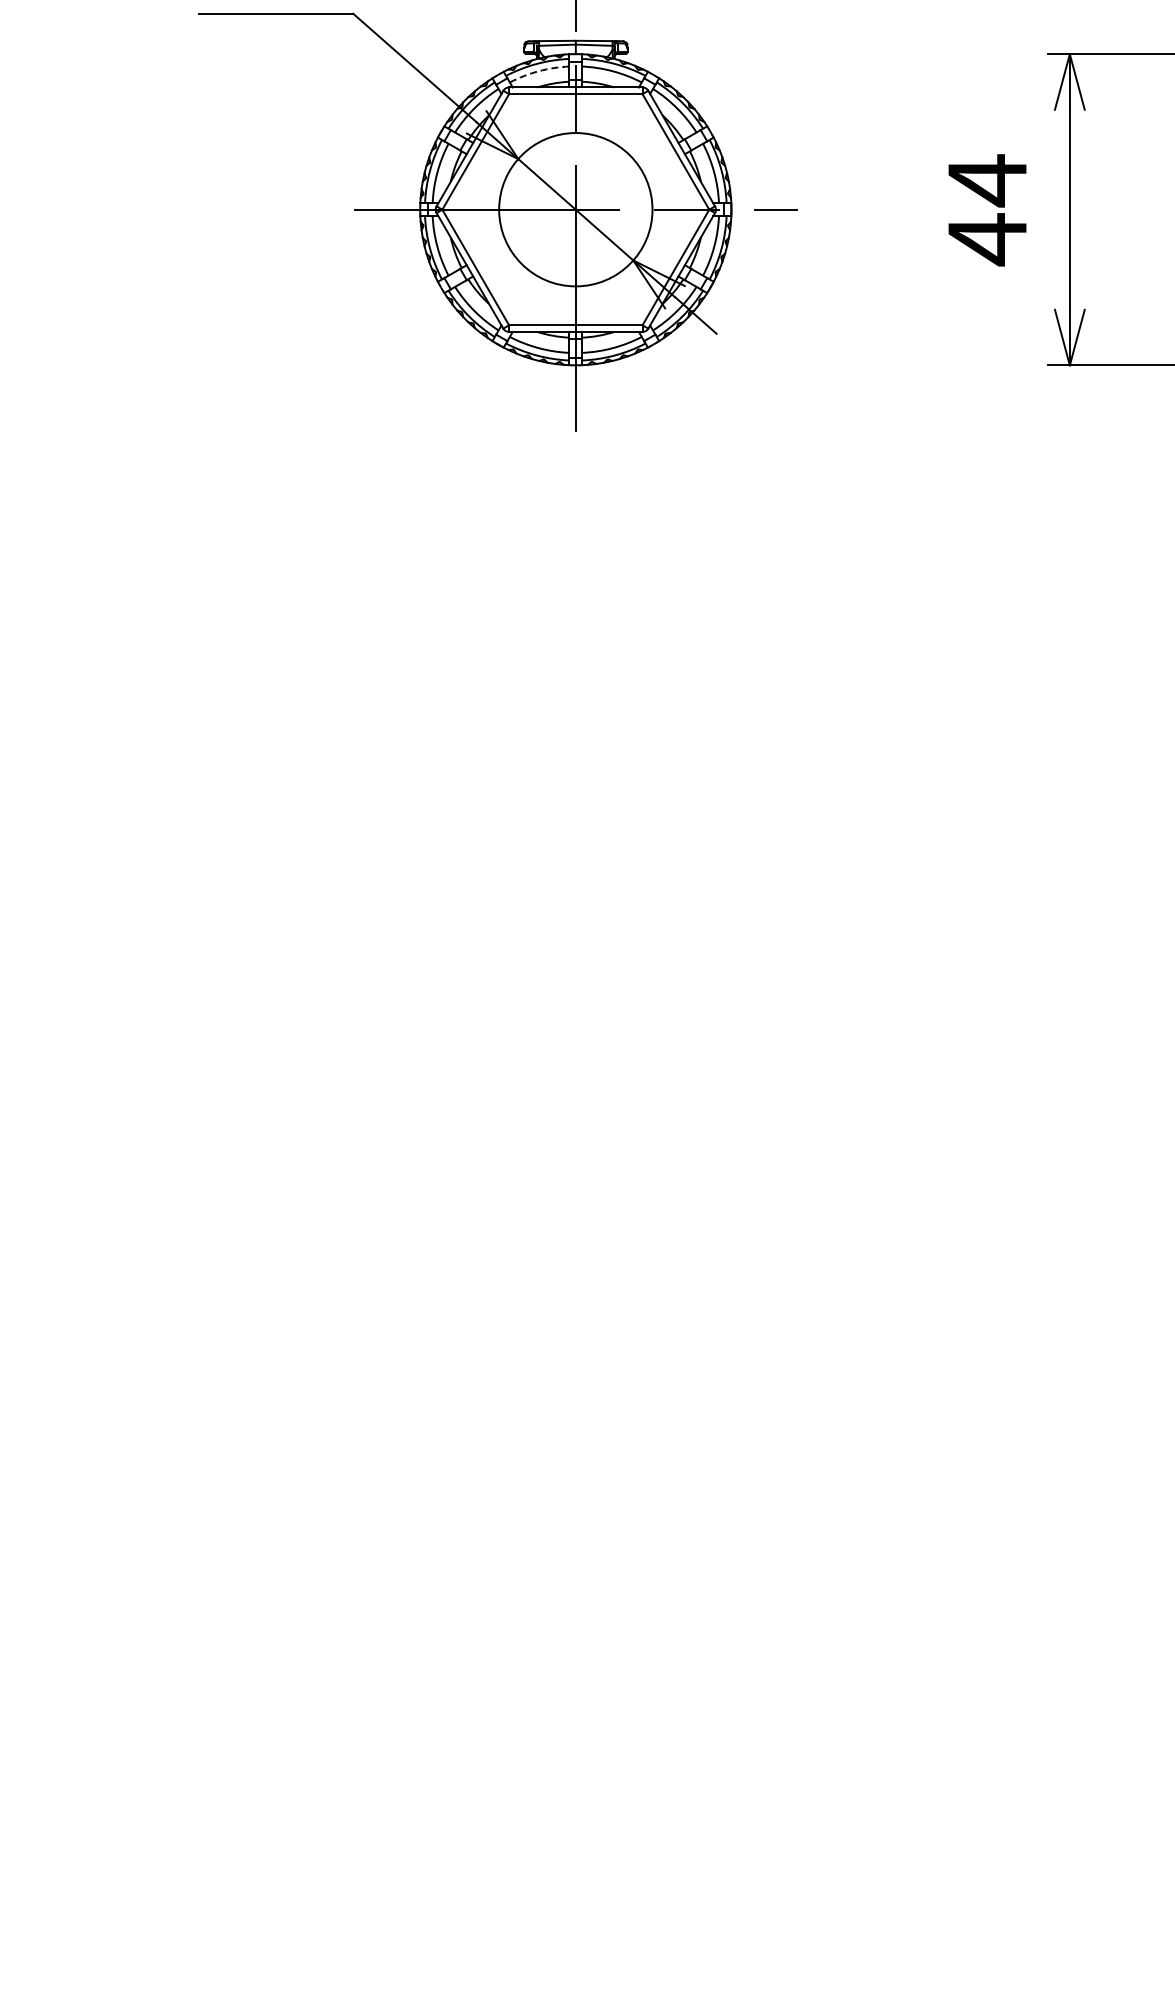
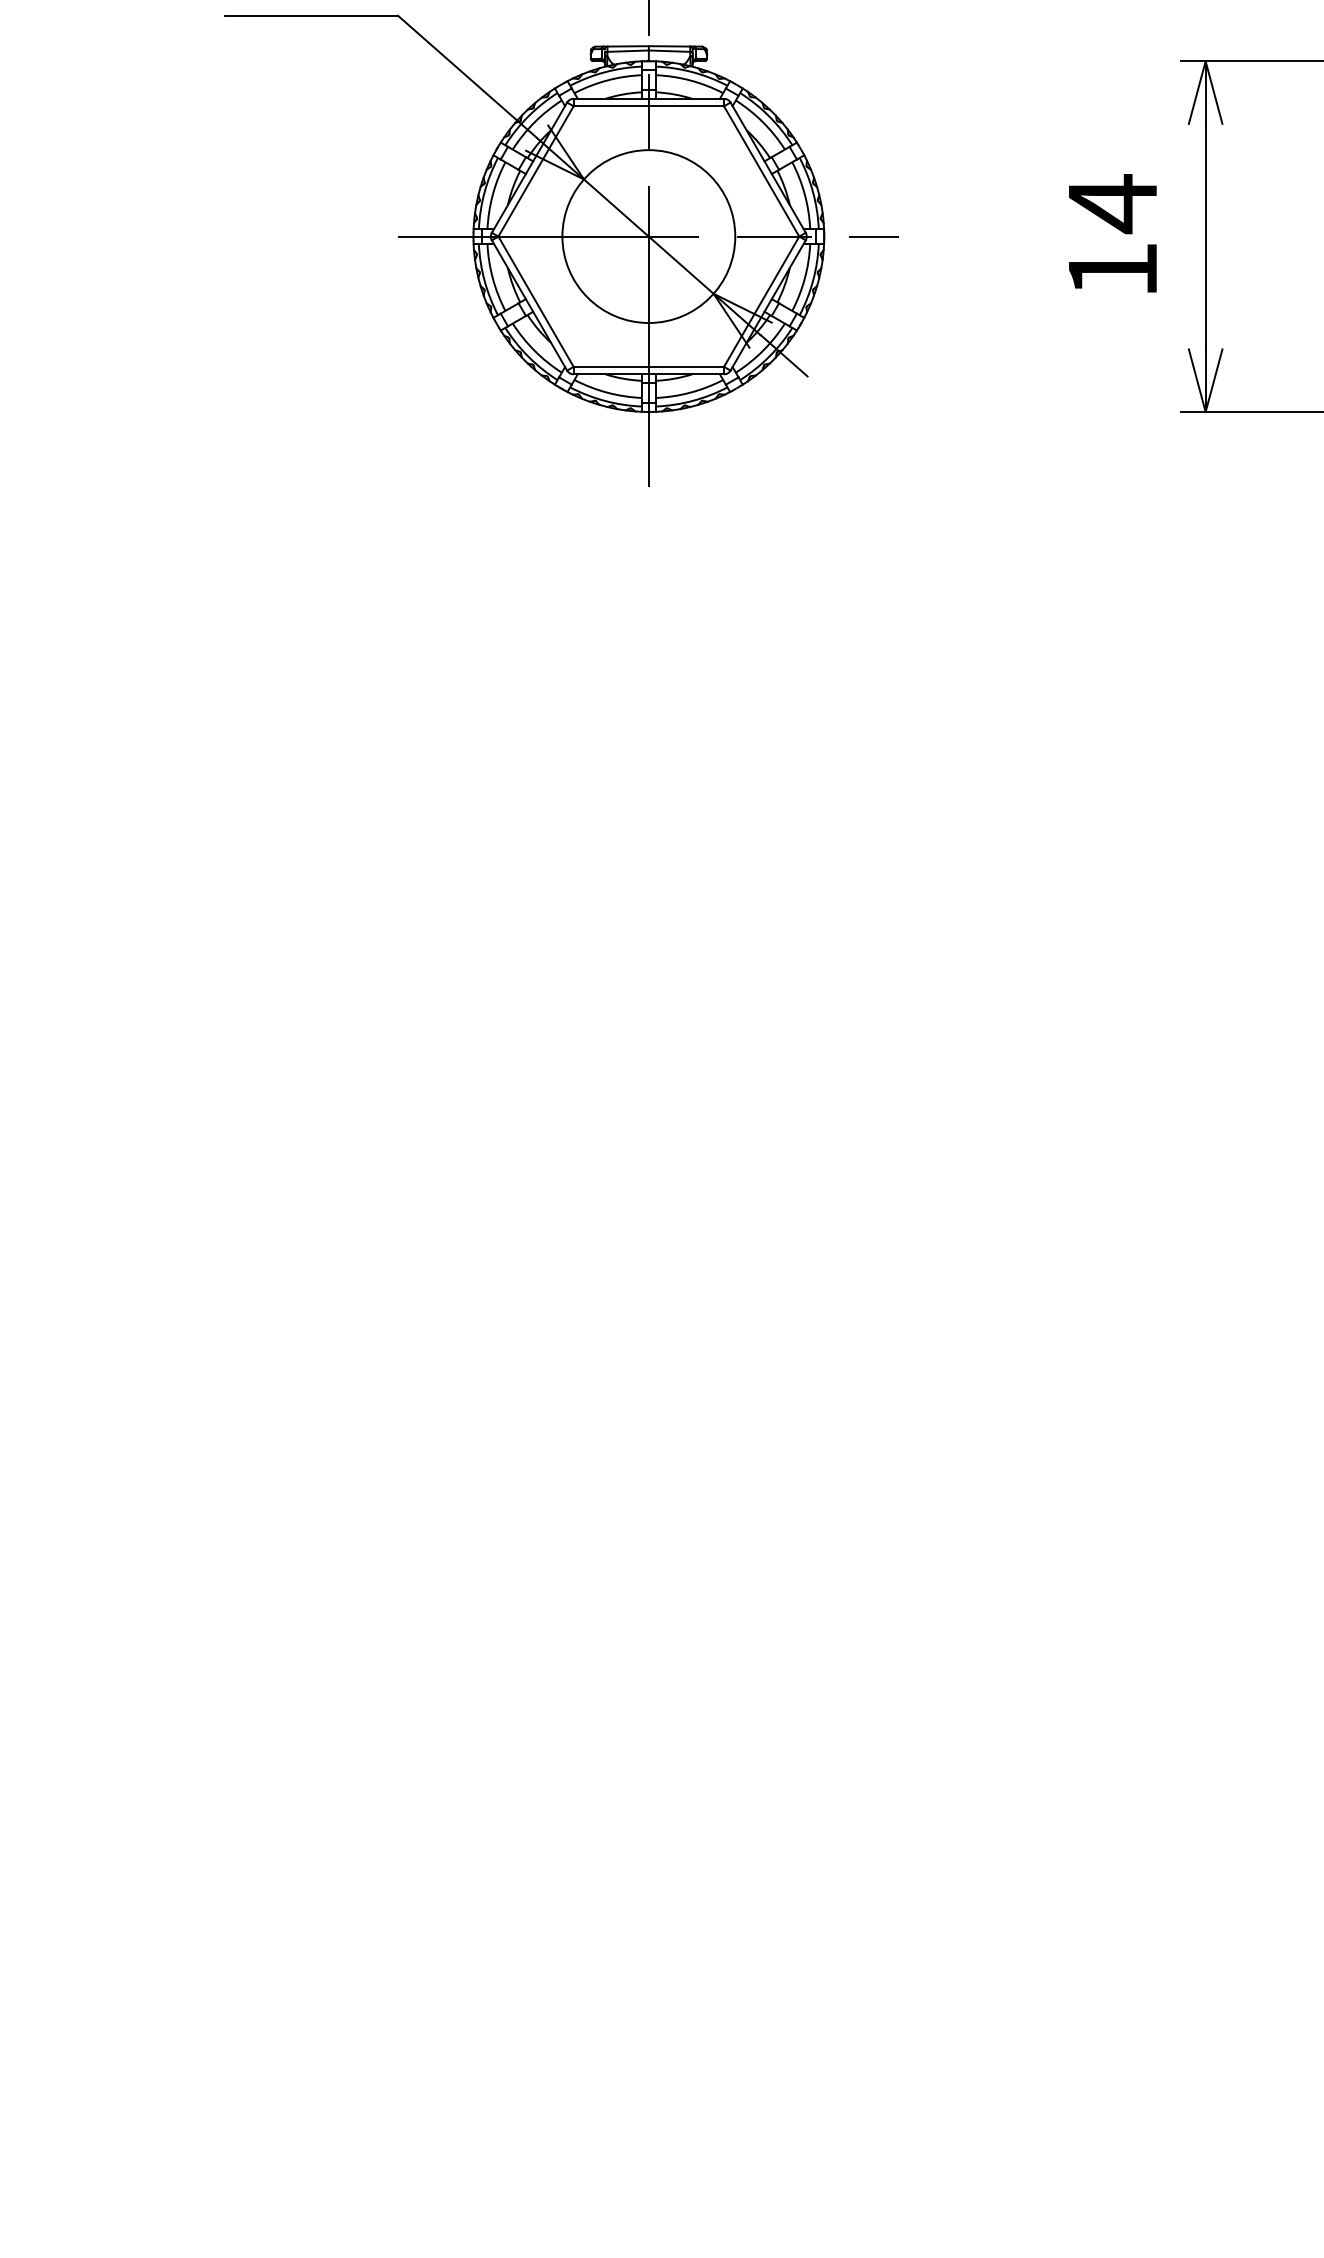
arc: (538, 71) -> (606, 80), dashed -> solid
text: (987, 239) -> (1112, 270), 44 -> 14

